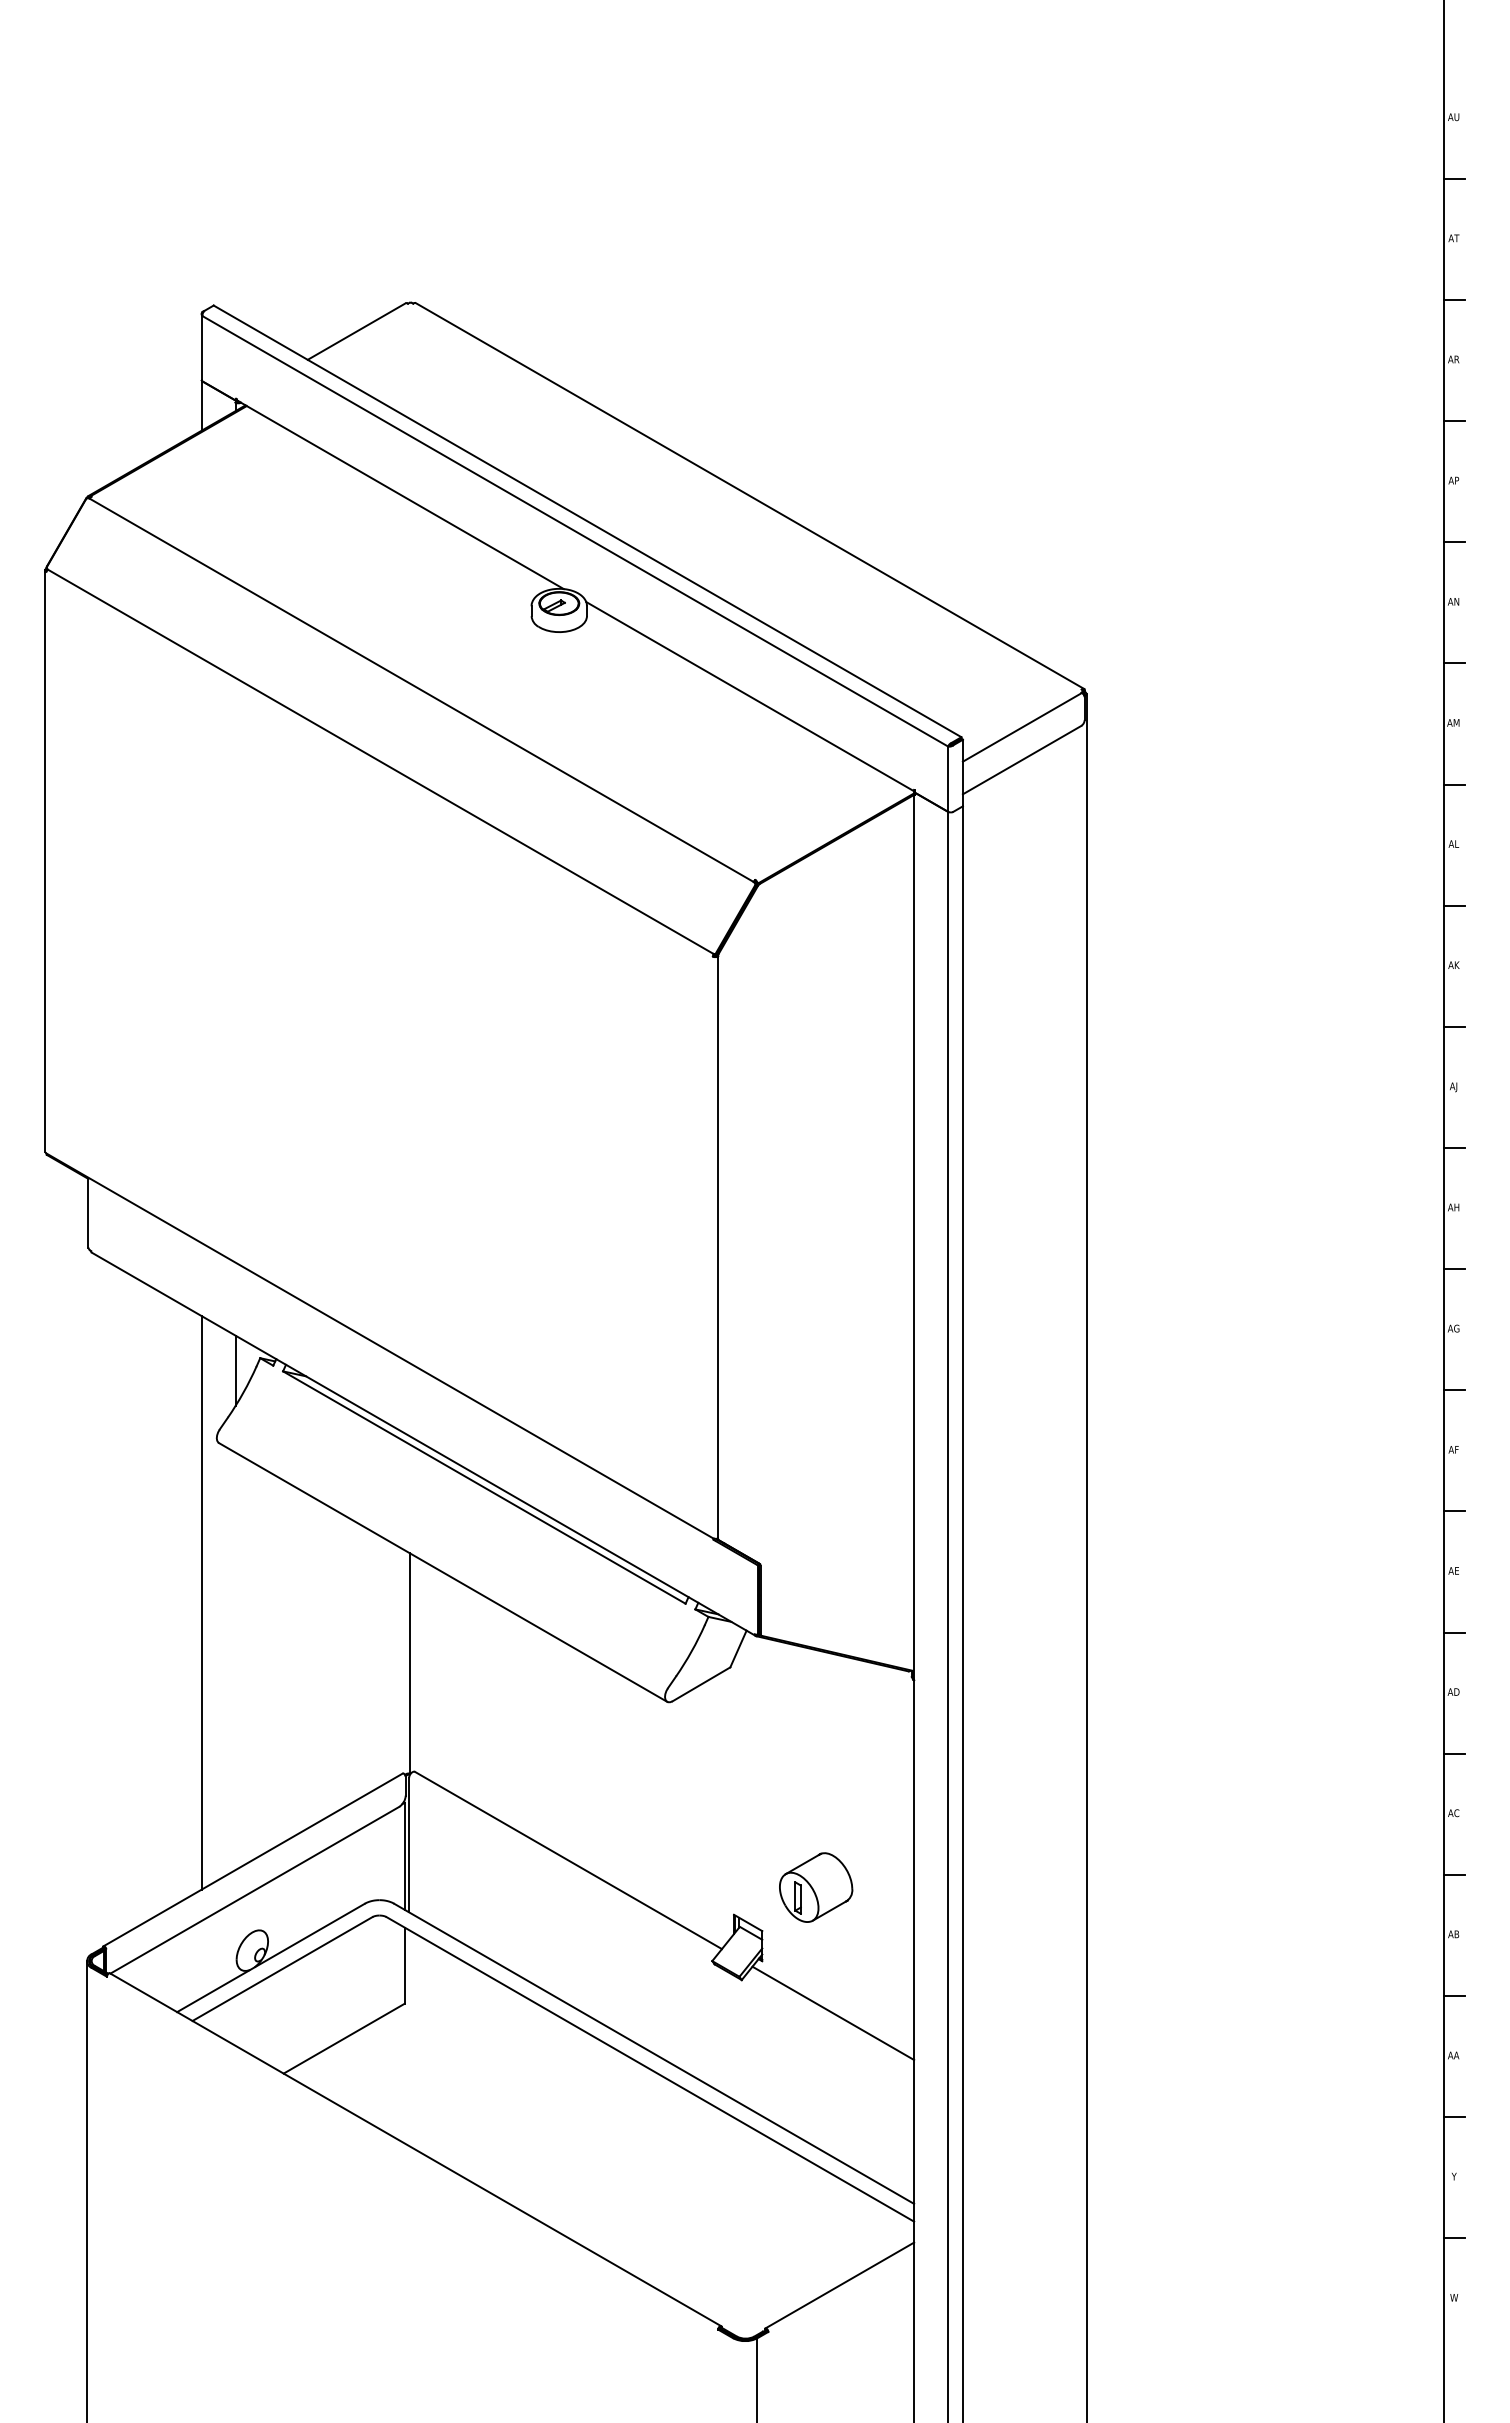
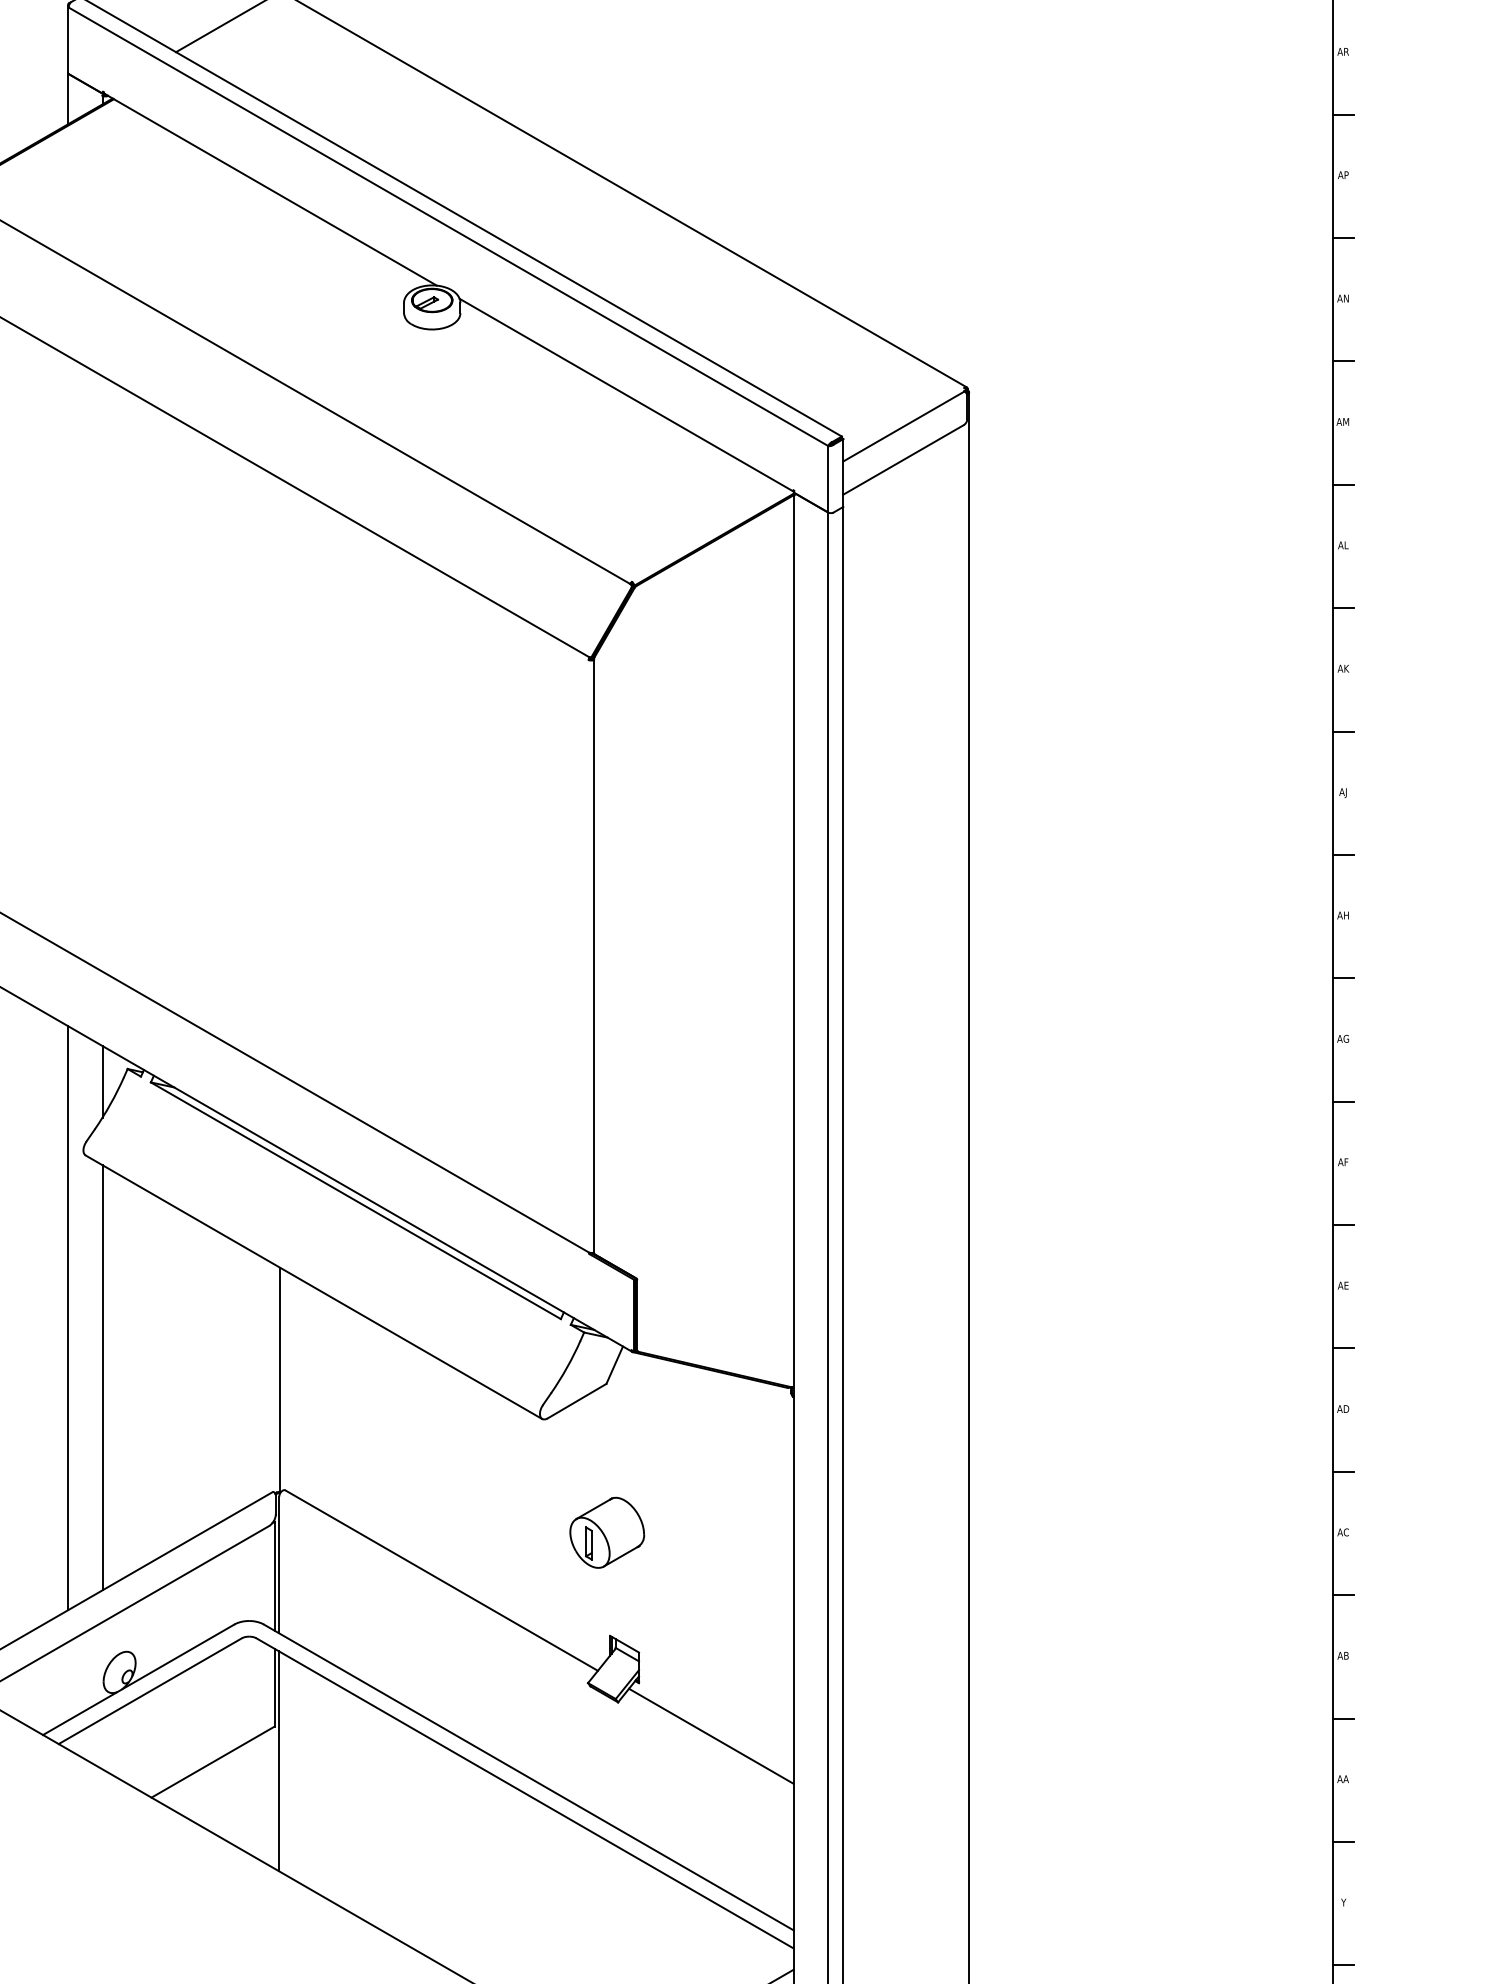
line: (235, 1661) -> (102, 1377), added
part: (816, 1887) -> (607, 1532), moved
line: (409, 2037) -> (279, 1760), added

